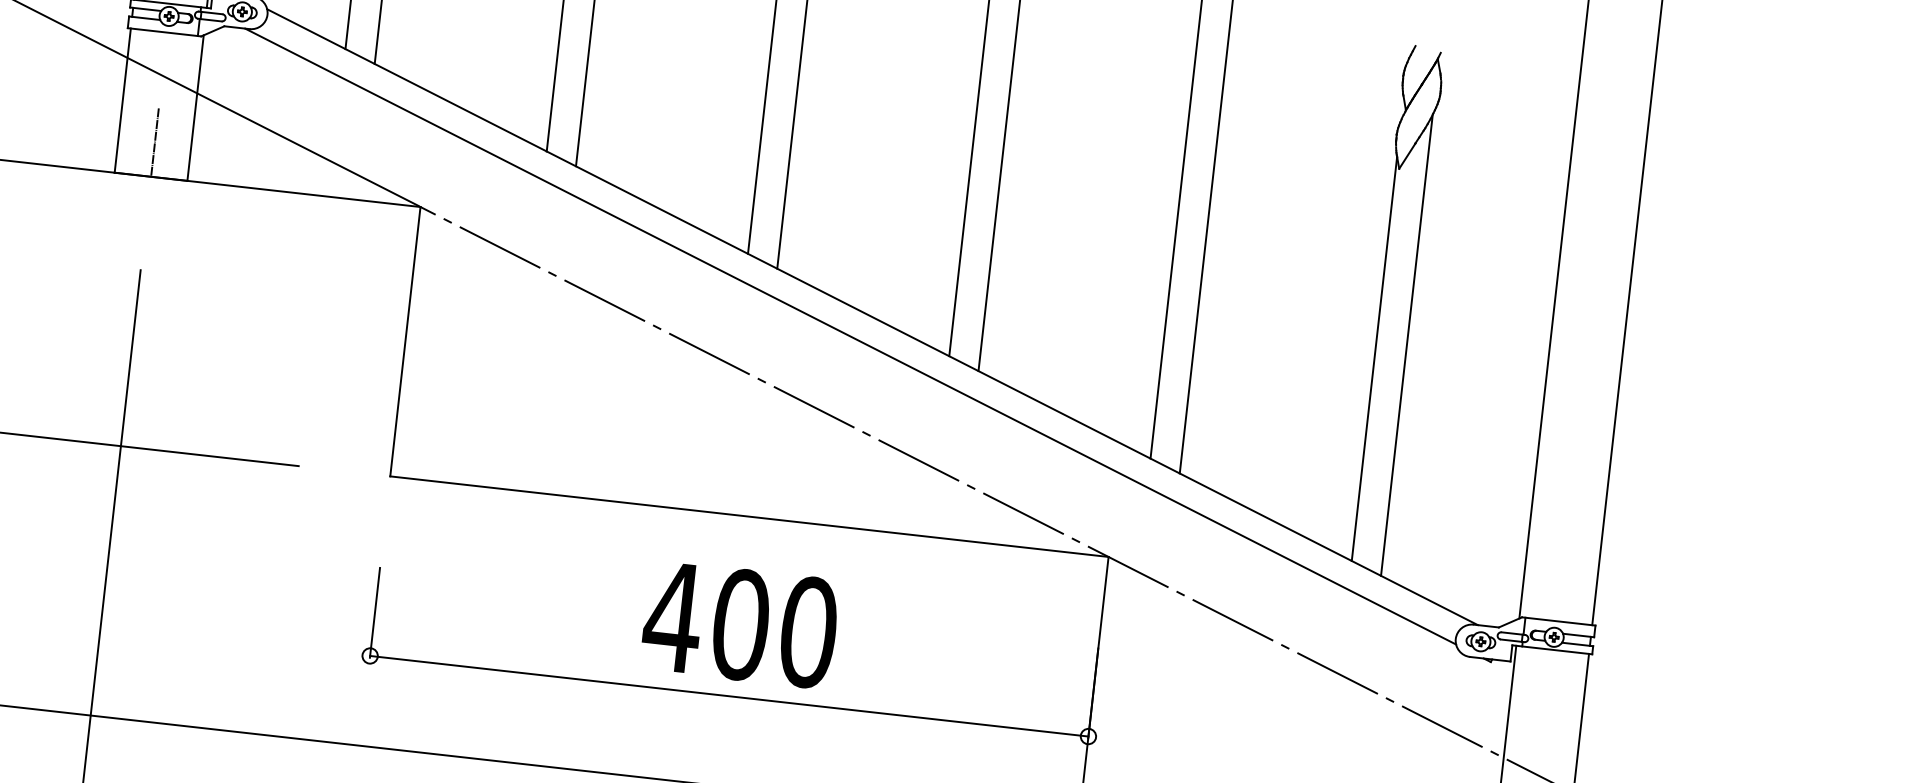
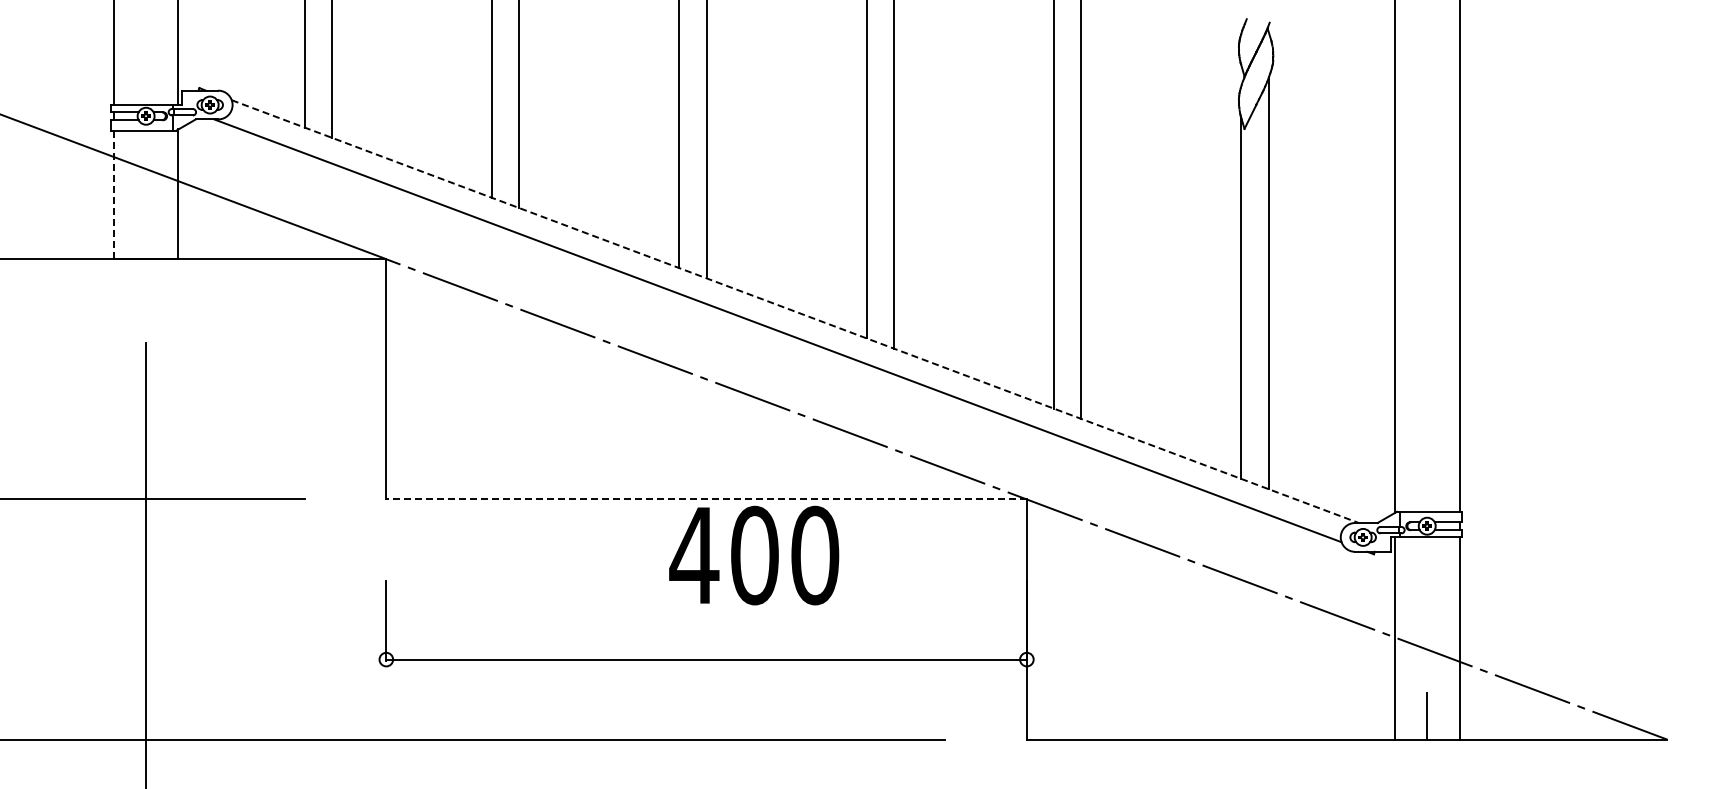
line: (122, 100) -> (113, 194), solid -> dashed
line: (155, 142) -> (146, 228), removed
line: (872, 317) -> (795, 311), solid -> dashed
line: (749, 516) -> (706, 499), solid -> dashed
text: (740, 624) -> (754, 555), moved

